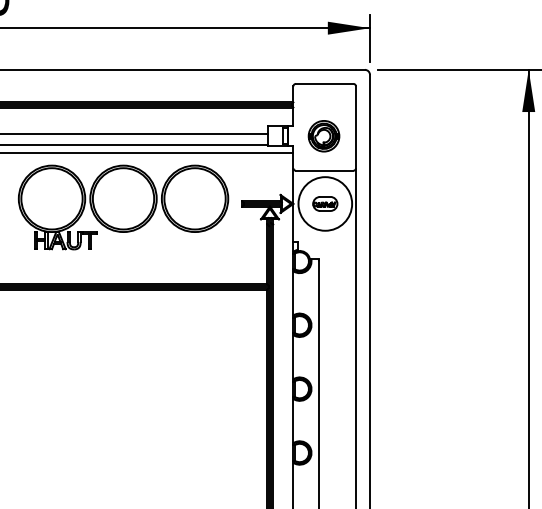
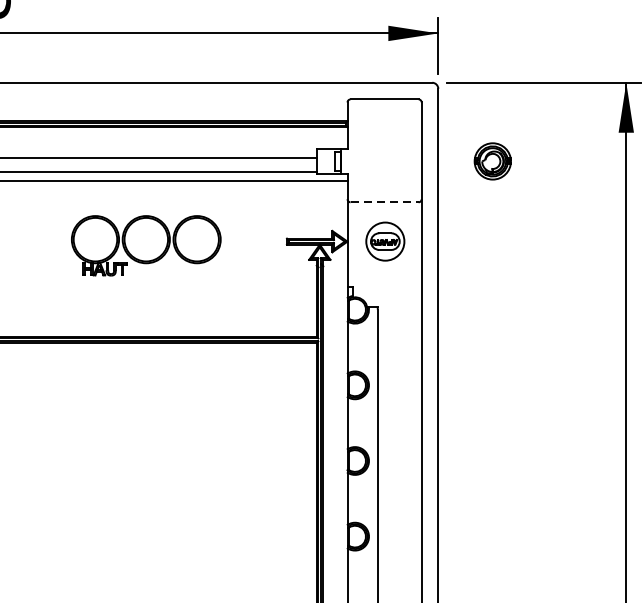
part: (323, 136) -> (492, 161), moved
line: (324, 170) -> (384, 201), solid -> dashed
circle: (325, 203) -> (385, 241), size x0.6
part: (123, 207) -> (146, 245), size x0.6

